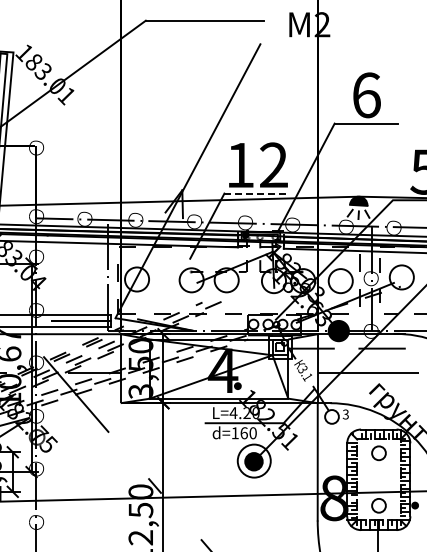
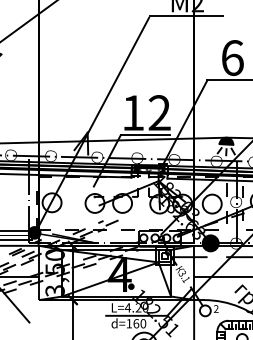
line: (308, 42) -> (186, 16), added
line: (256, 193) -> (146, 135), dashed -> solid
fill: (114, 317) -> (34, 232), added
text: (345, 415) -> (215, 309), 3 -> 2

